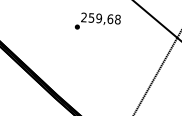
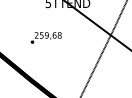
text: (96, 21) -> (45, 37), moved

